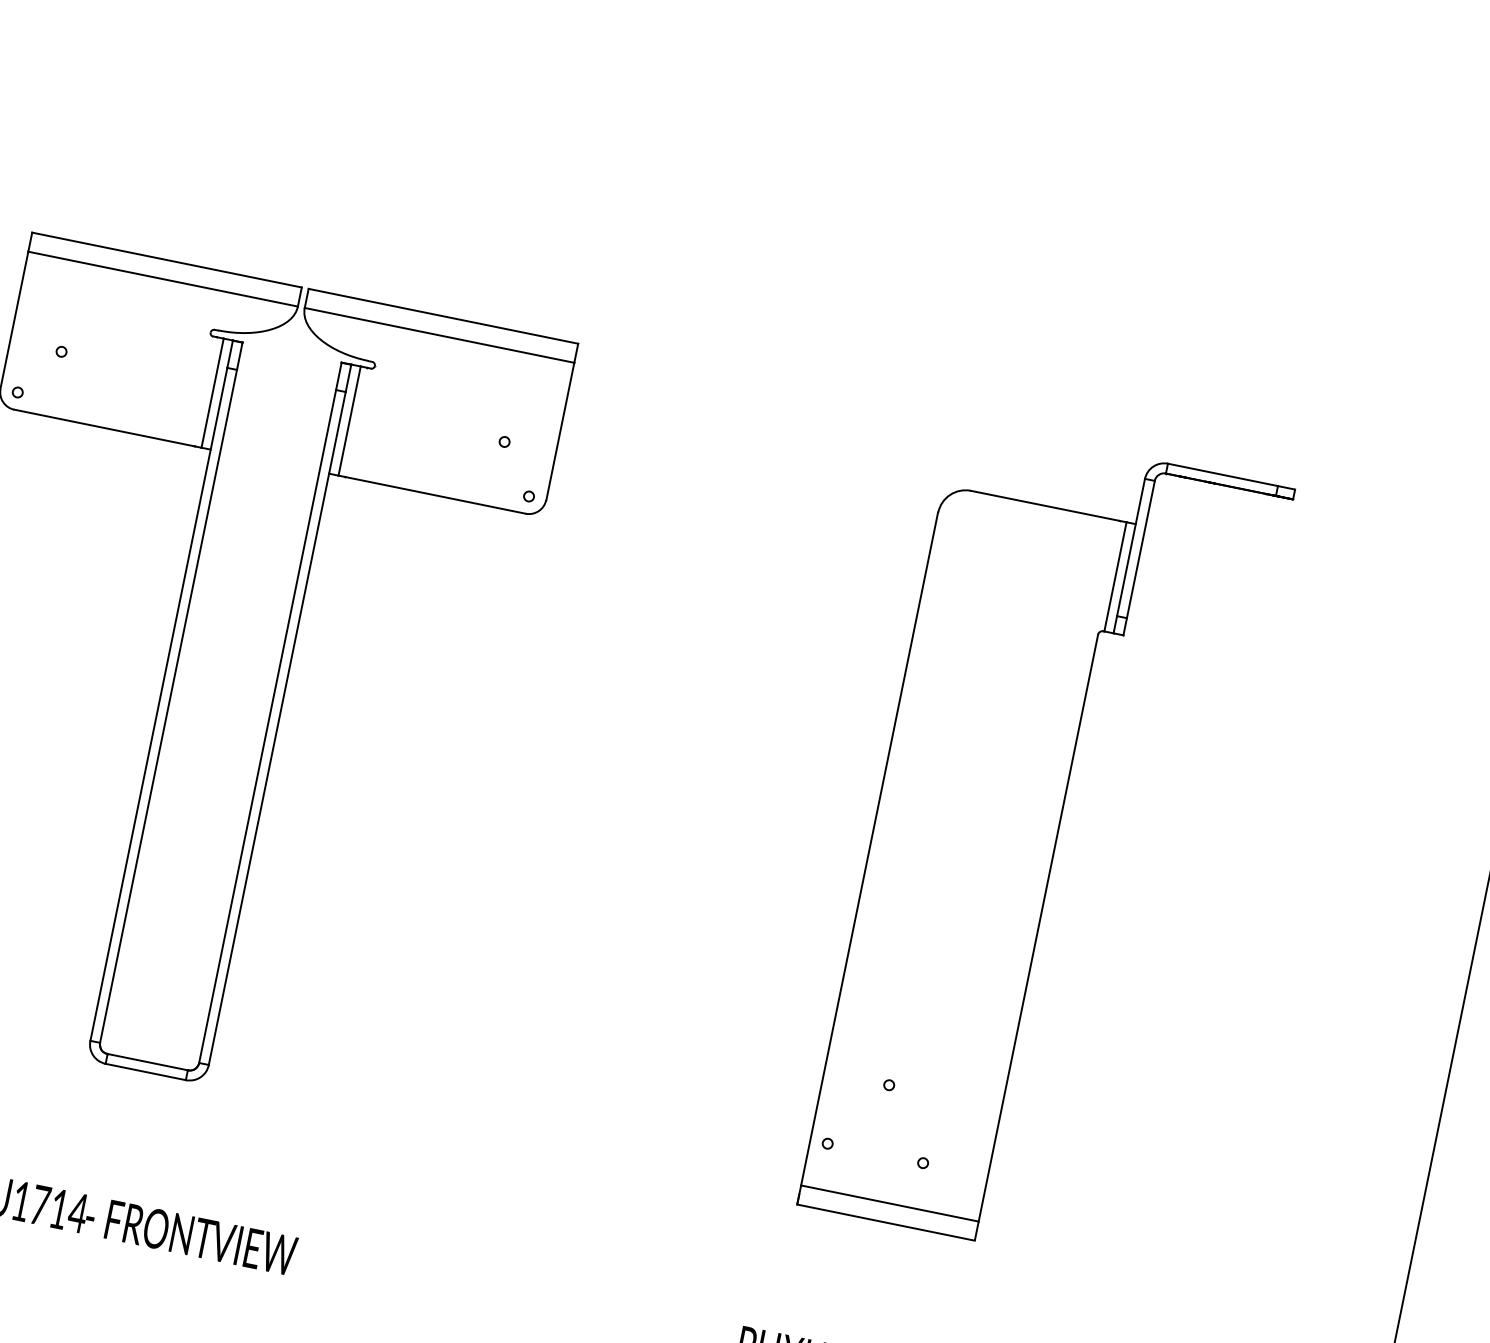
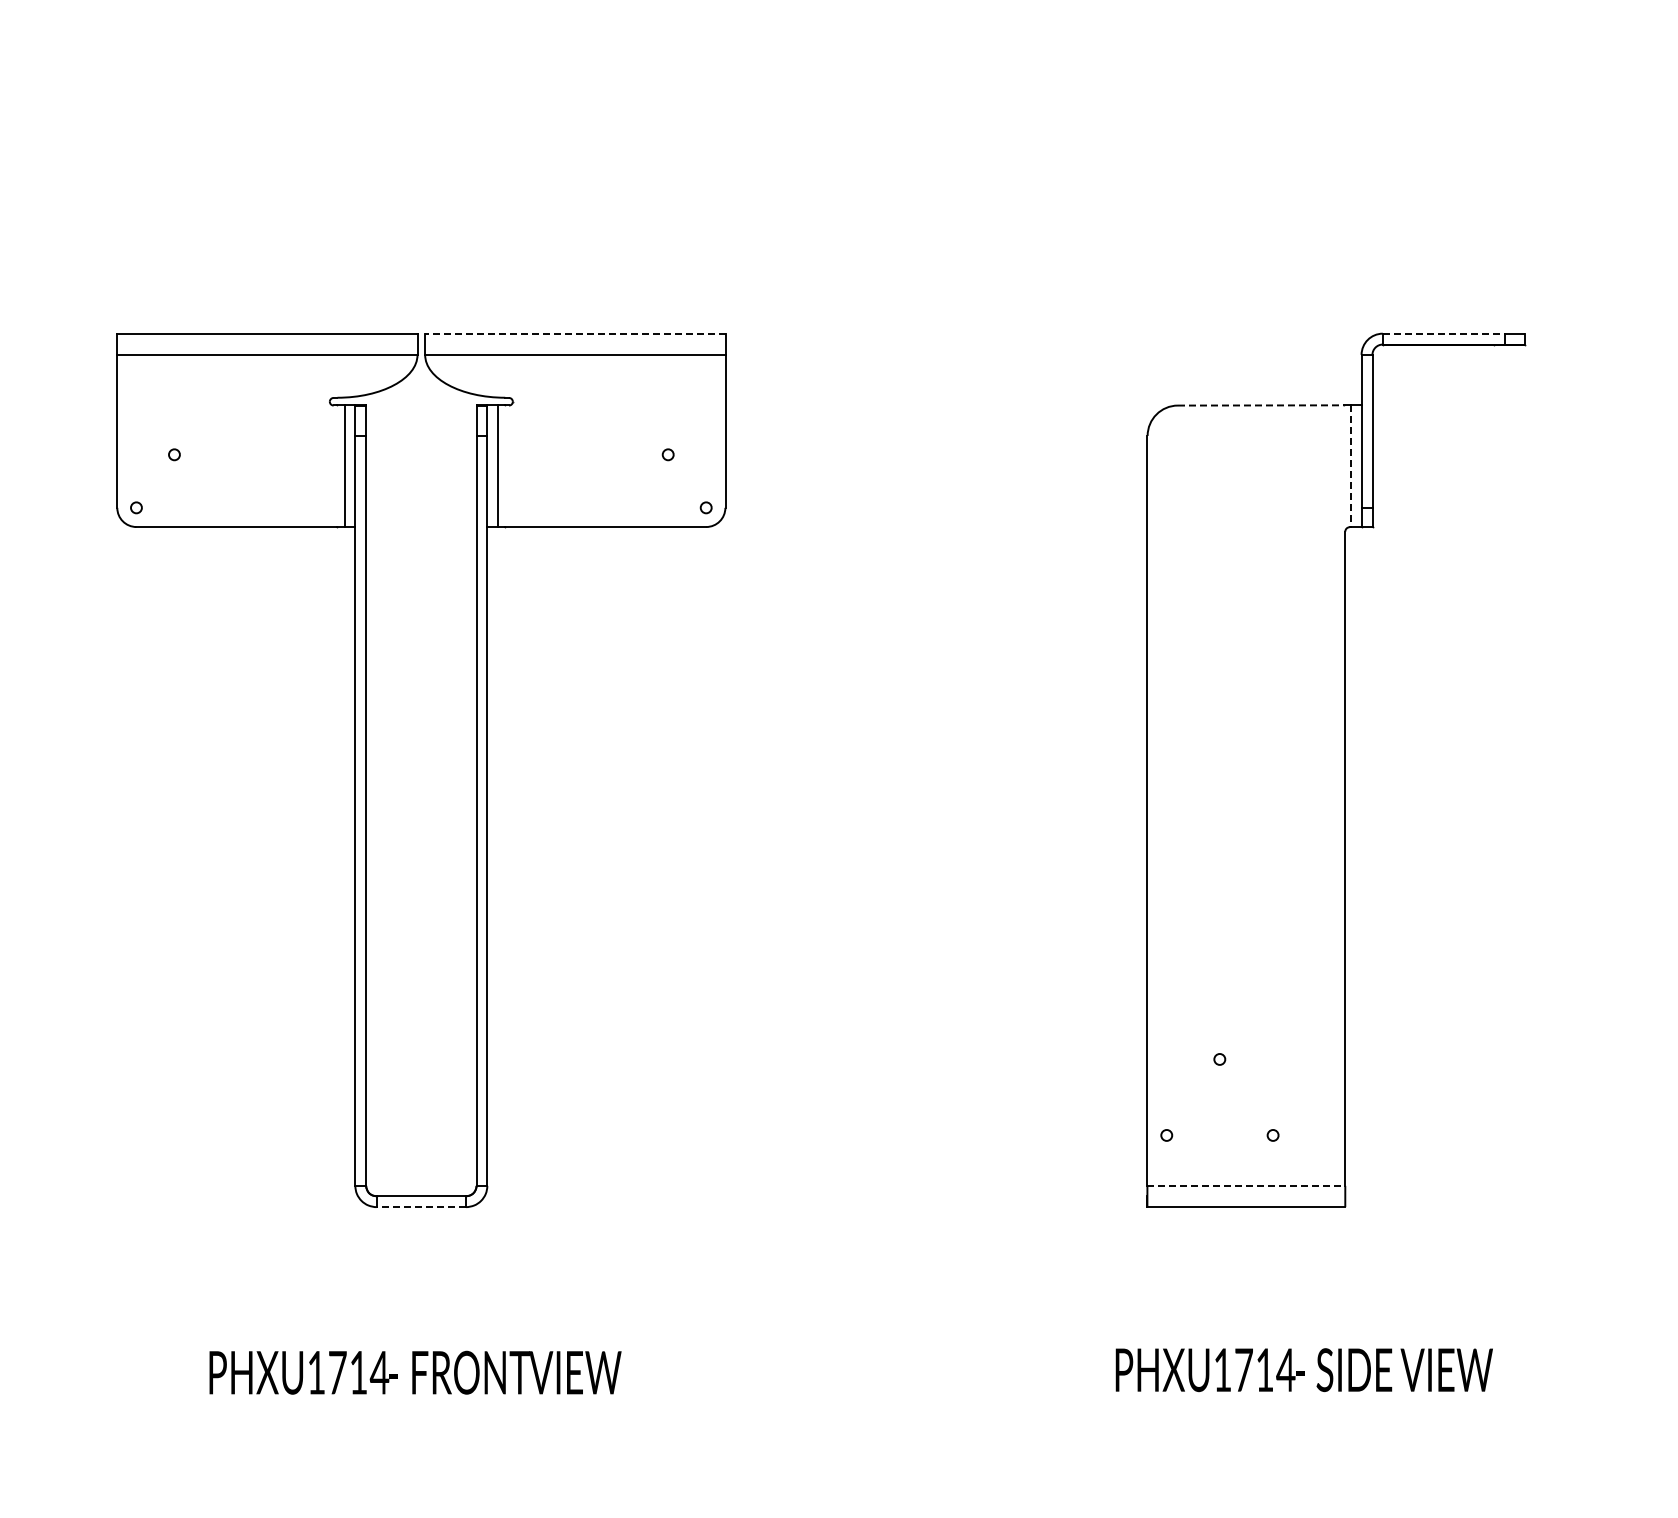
line: (442, 316) -> (574, 333), solid -> dashed
line: (1223, 474) -> (1444, 333), solid -> dashed
line: (1045, 505) -> (1260, 405), solid -> dashed
line: (1115, 577) -> (1351, 466), solid -> dashed
line: (145, 1072) -> (421, 1207), solid -> dashed
line: (890, 1203) -> (1246, 1185), solid -> dashed

